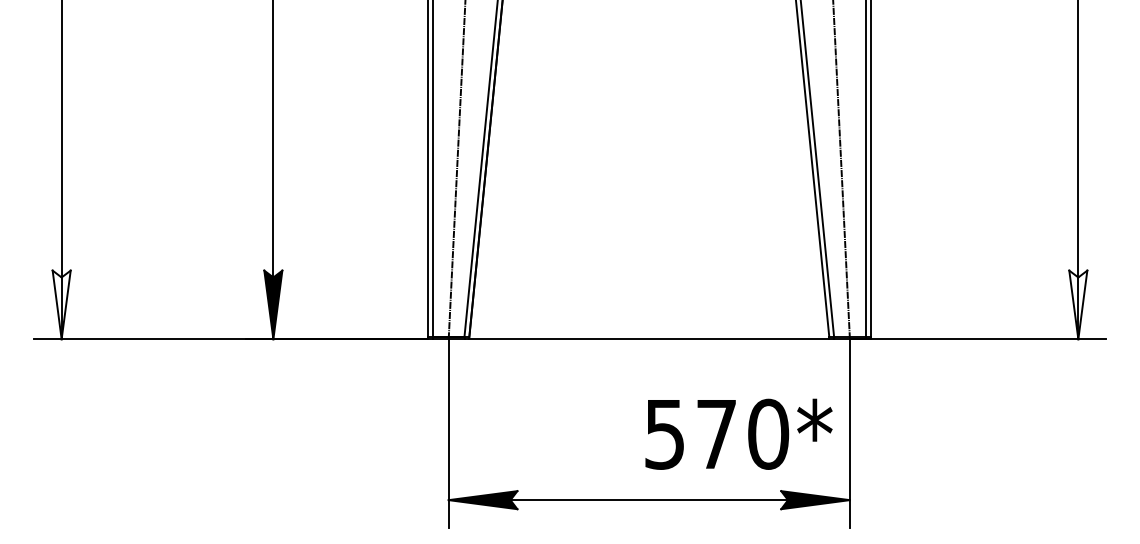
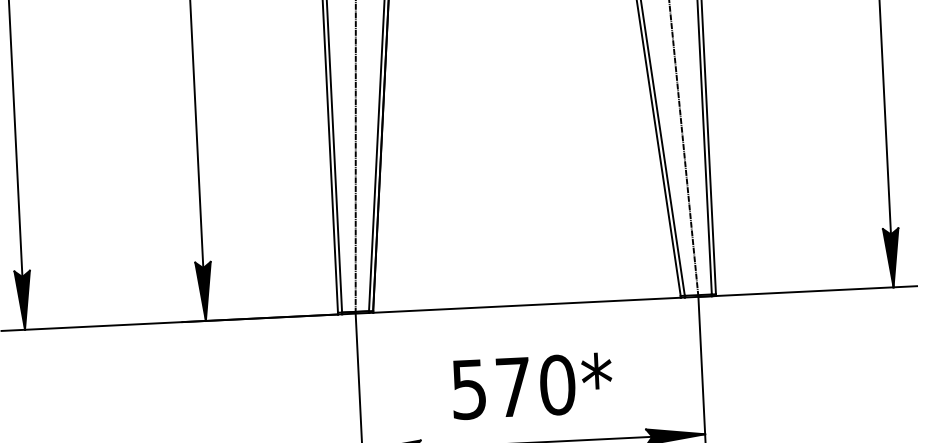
fill: (61, 304) -> (23, 300), added
fill: (1078, 304) -> (892, 257), added
text: (738, 433) -> (531, 385), moved

